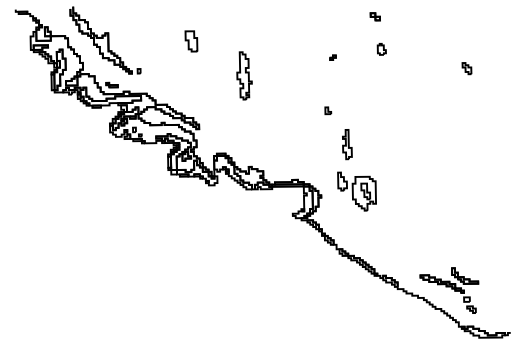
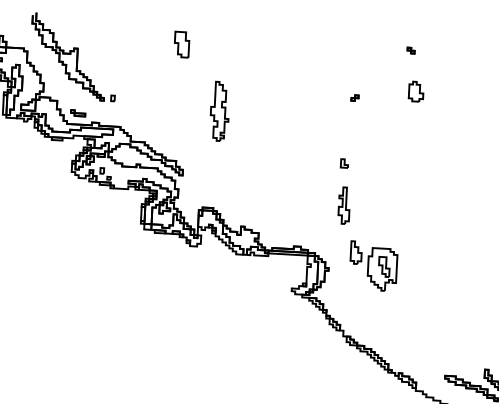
part: (375, 16) -> (411, 50), size x0.62
part: (191, 41) -> (181, 44), moved
part: (381, 49) -> (415, 91), size x1.43
part: (244, 75) -> (219, 111), moved
part: (347, 144) -> (344, 205), moved

